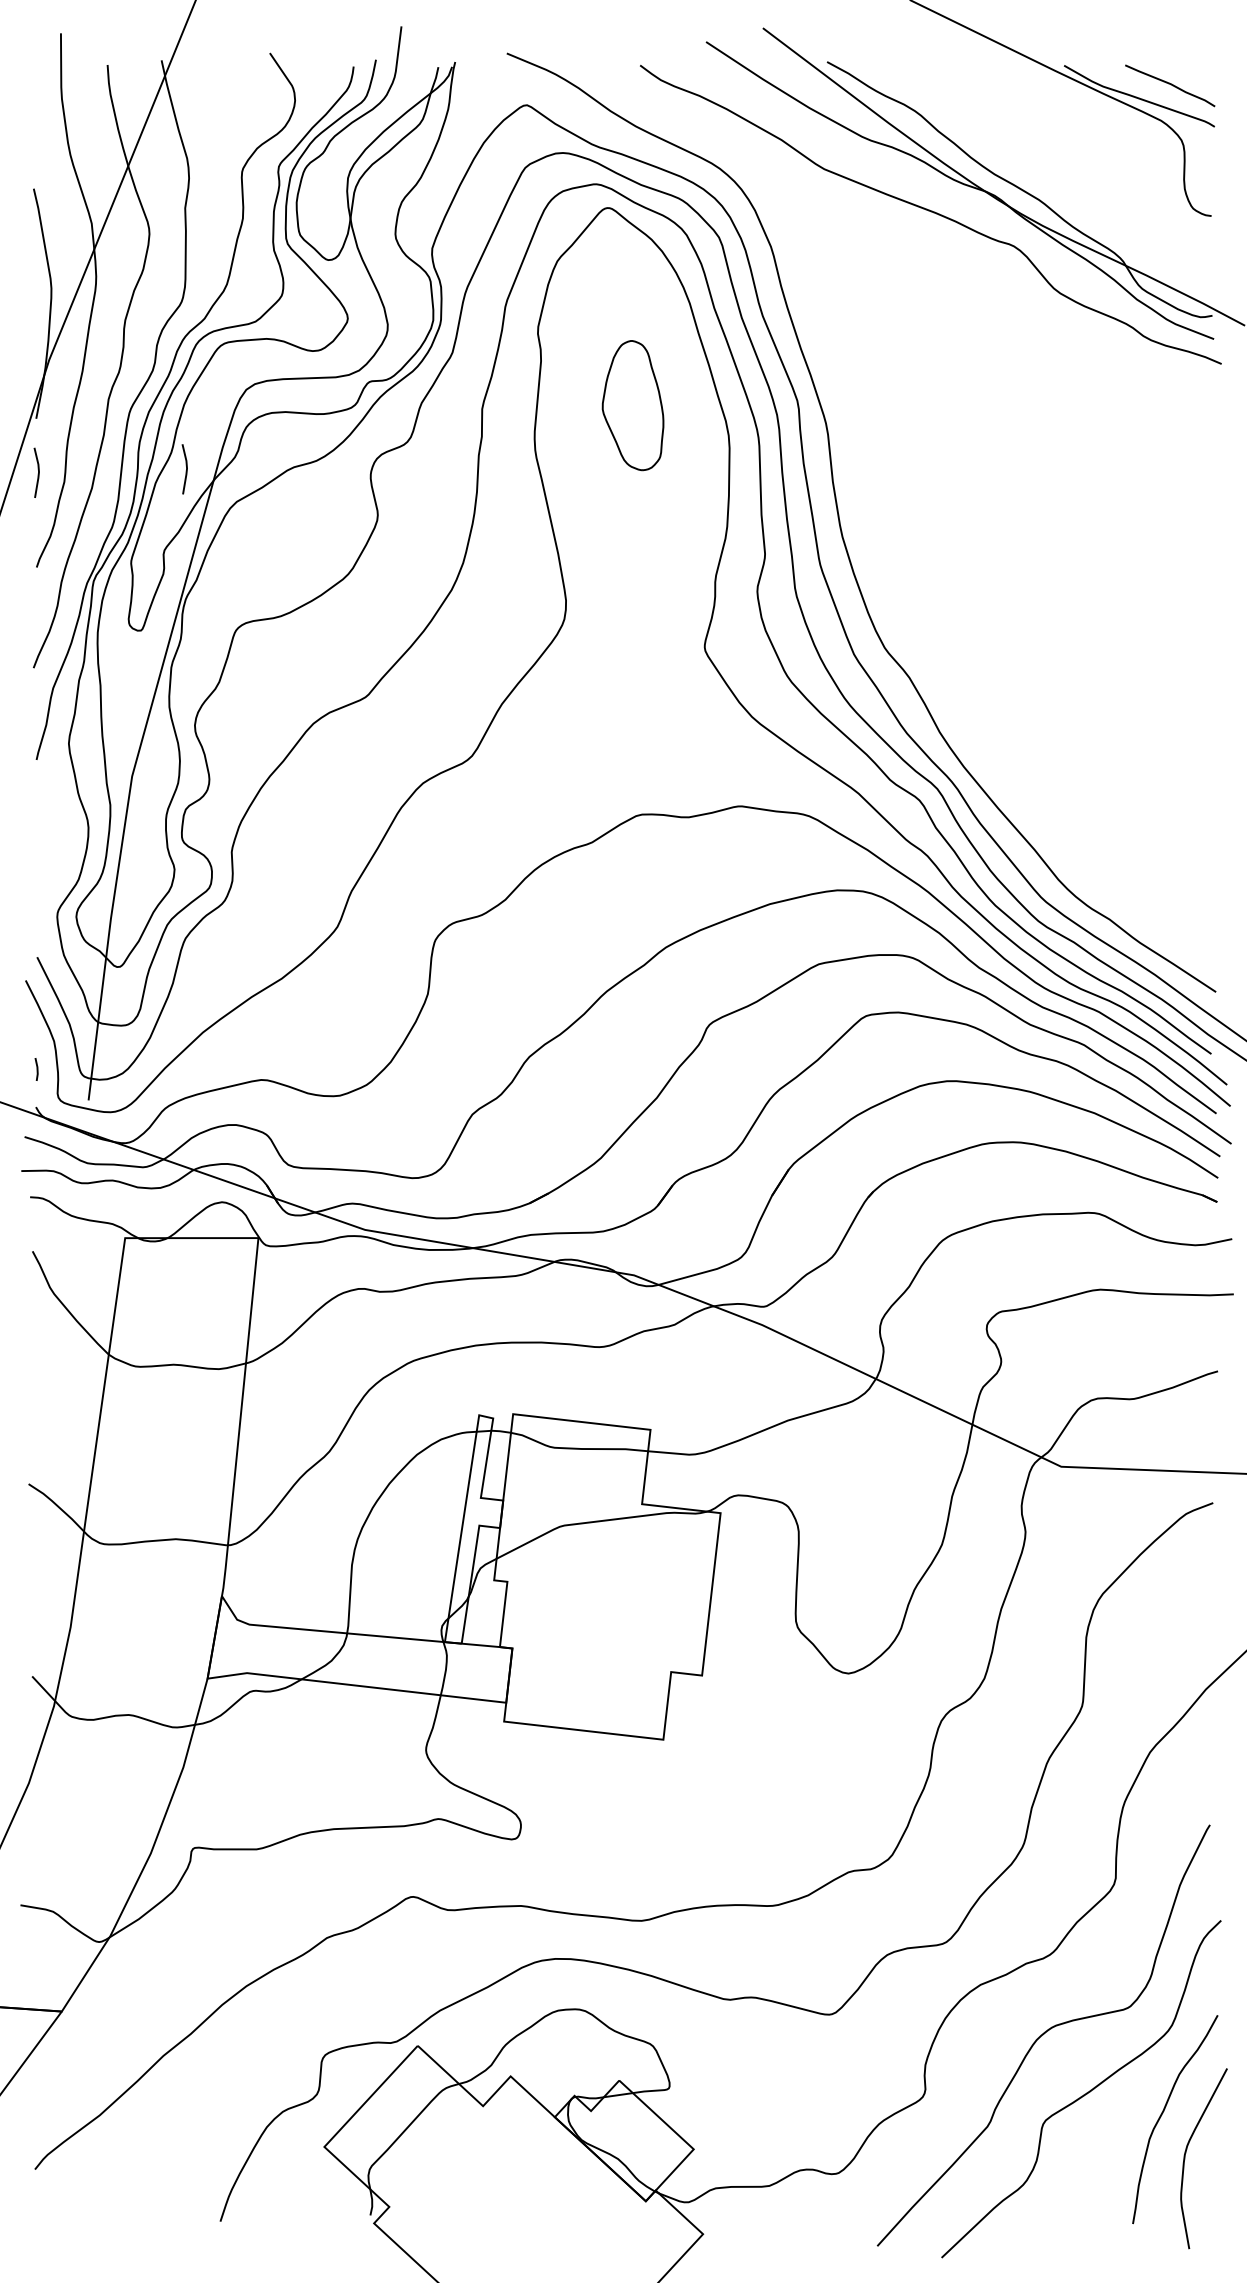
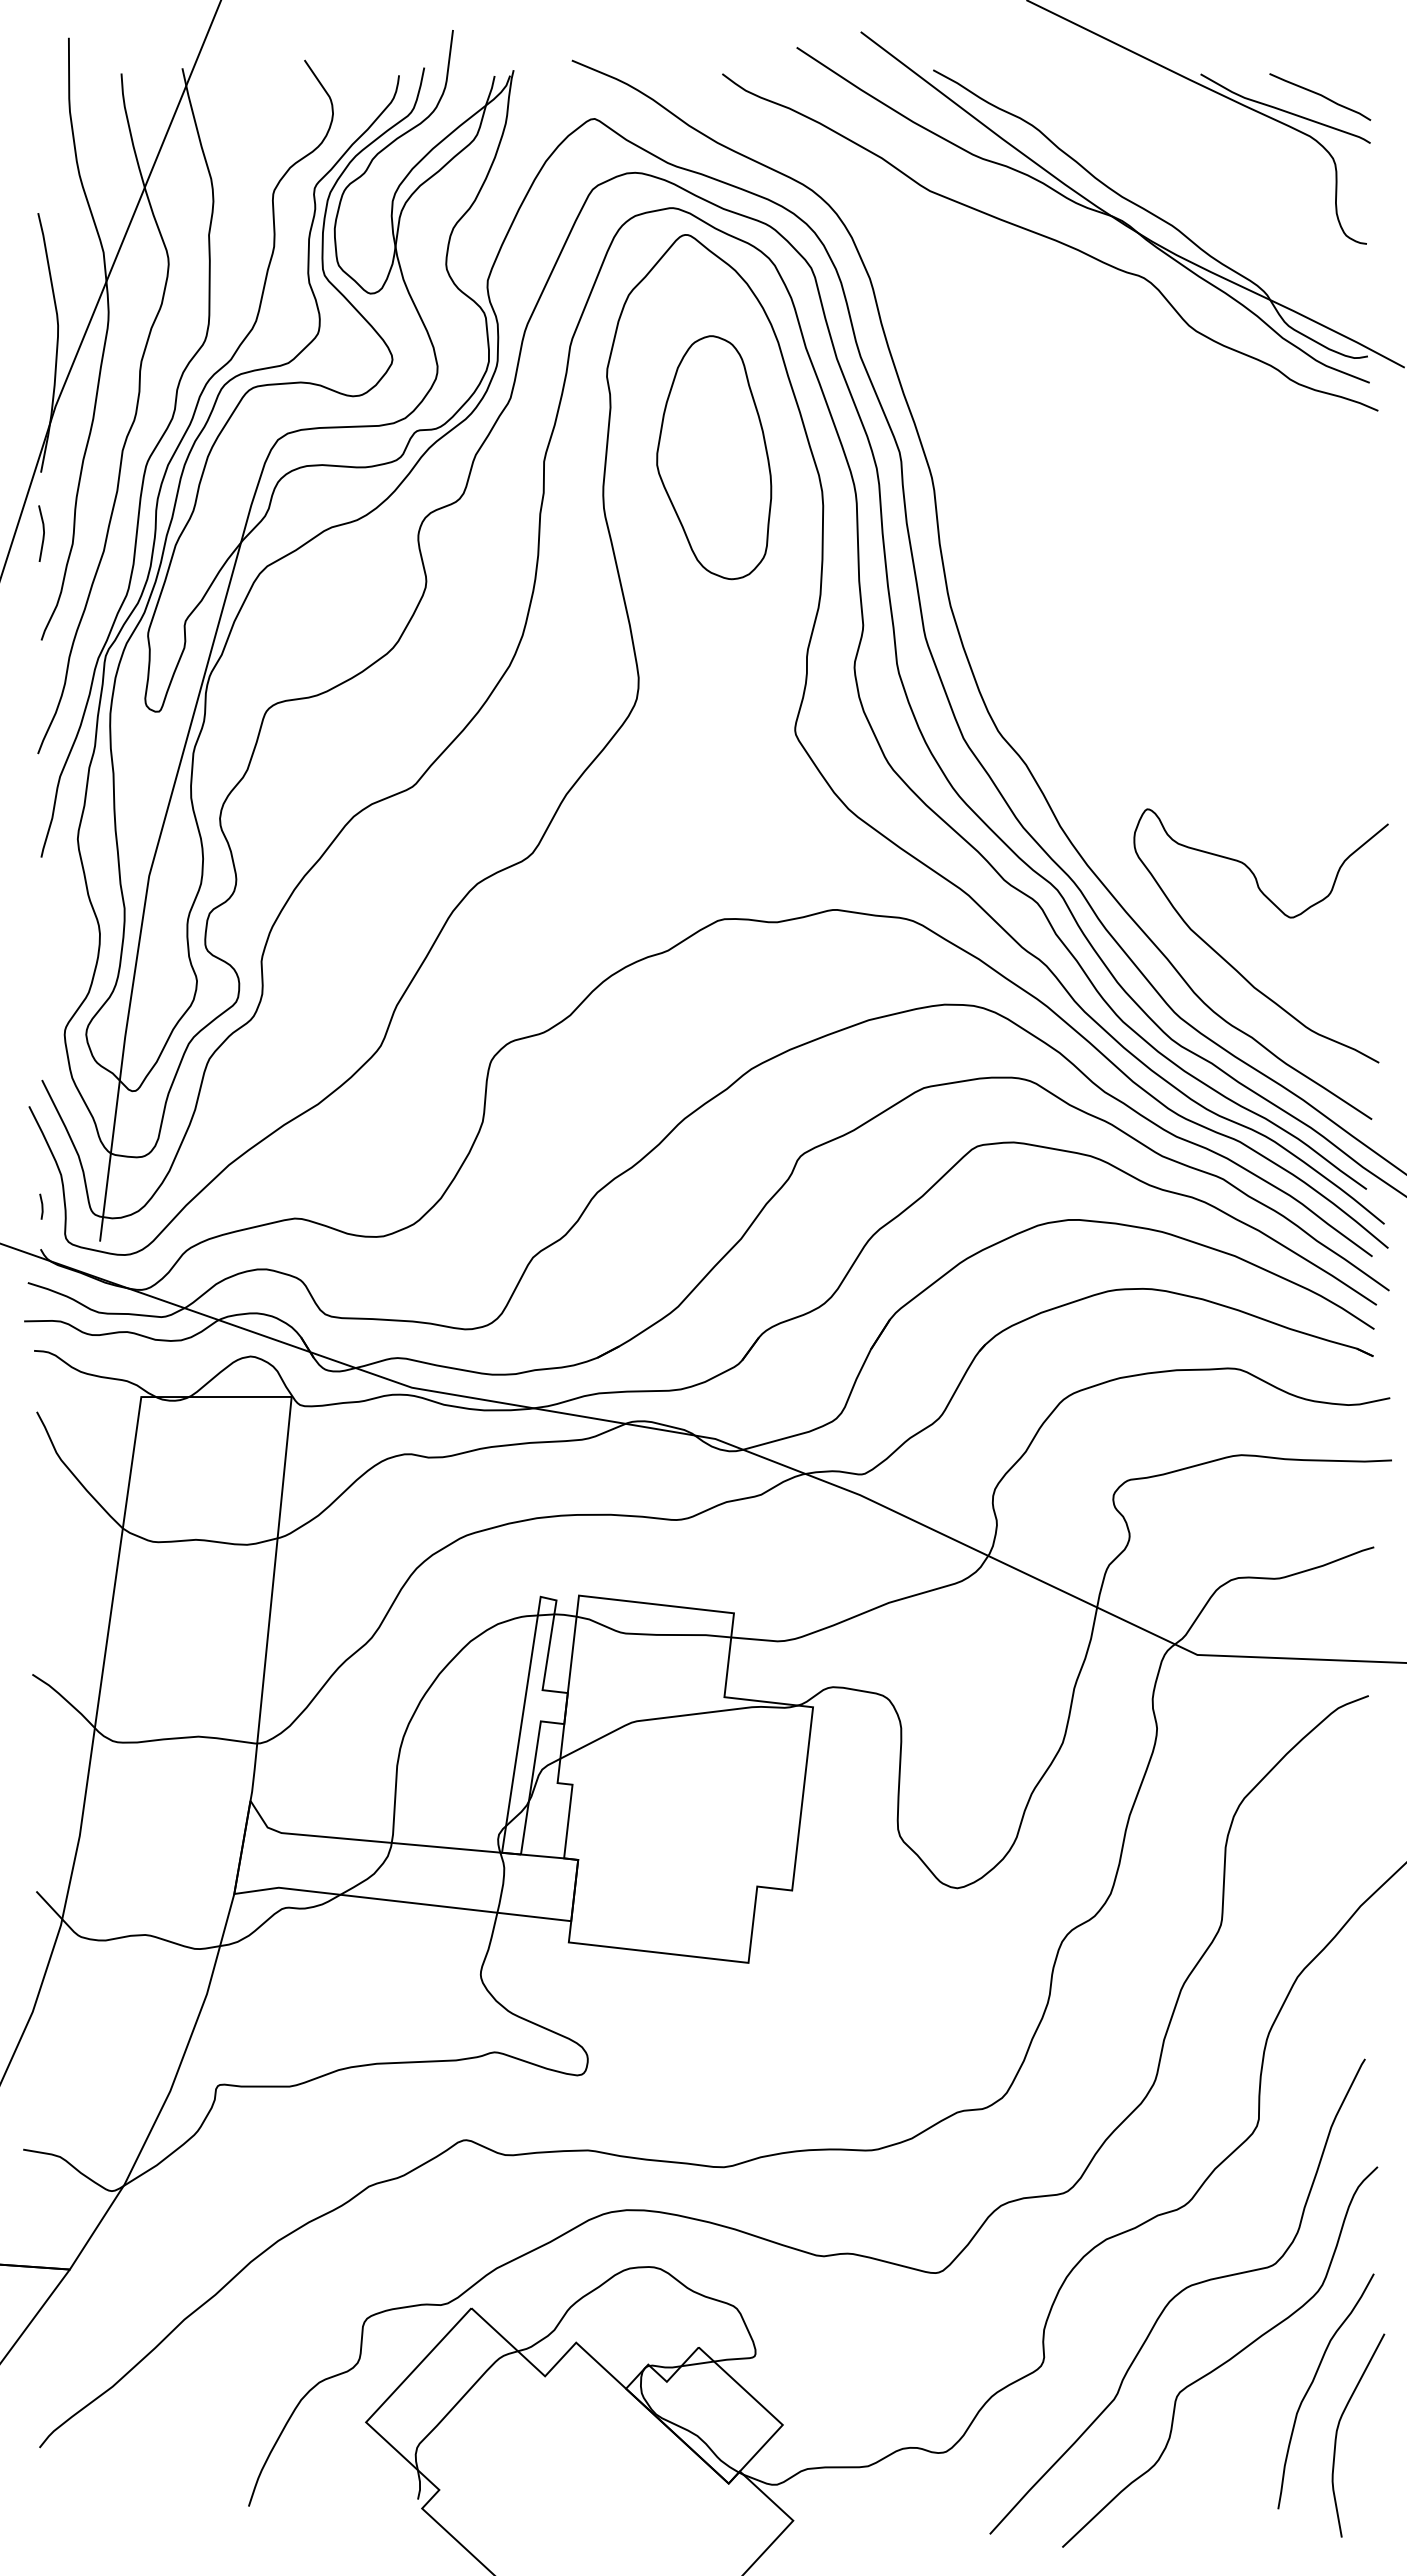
part: (633, 405) -> (714, 457), size x1.67
line: (186, 469) -> (210, 529), removed
curve: (1136, 809) -> (1282, 913), added

